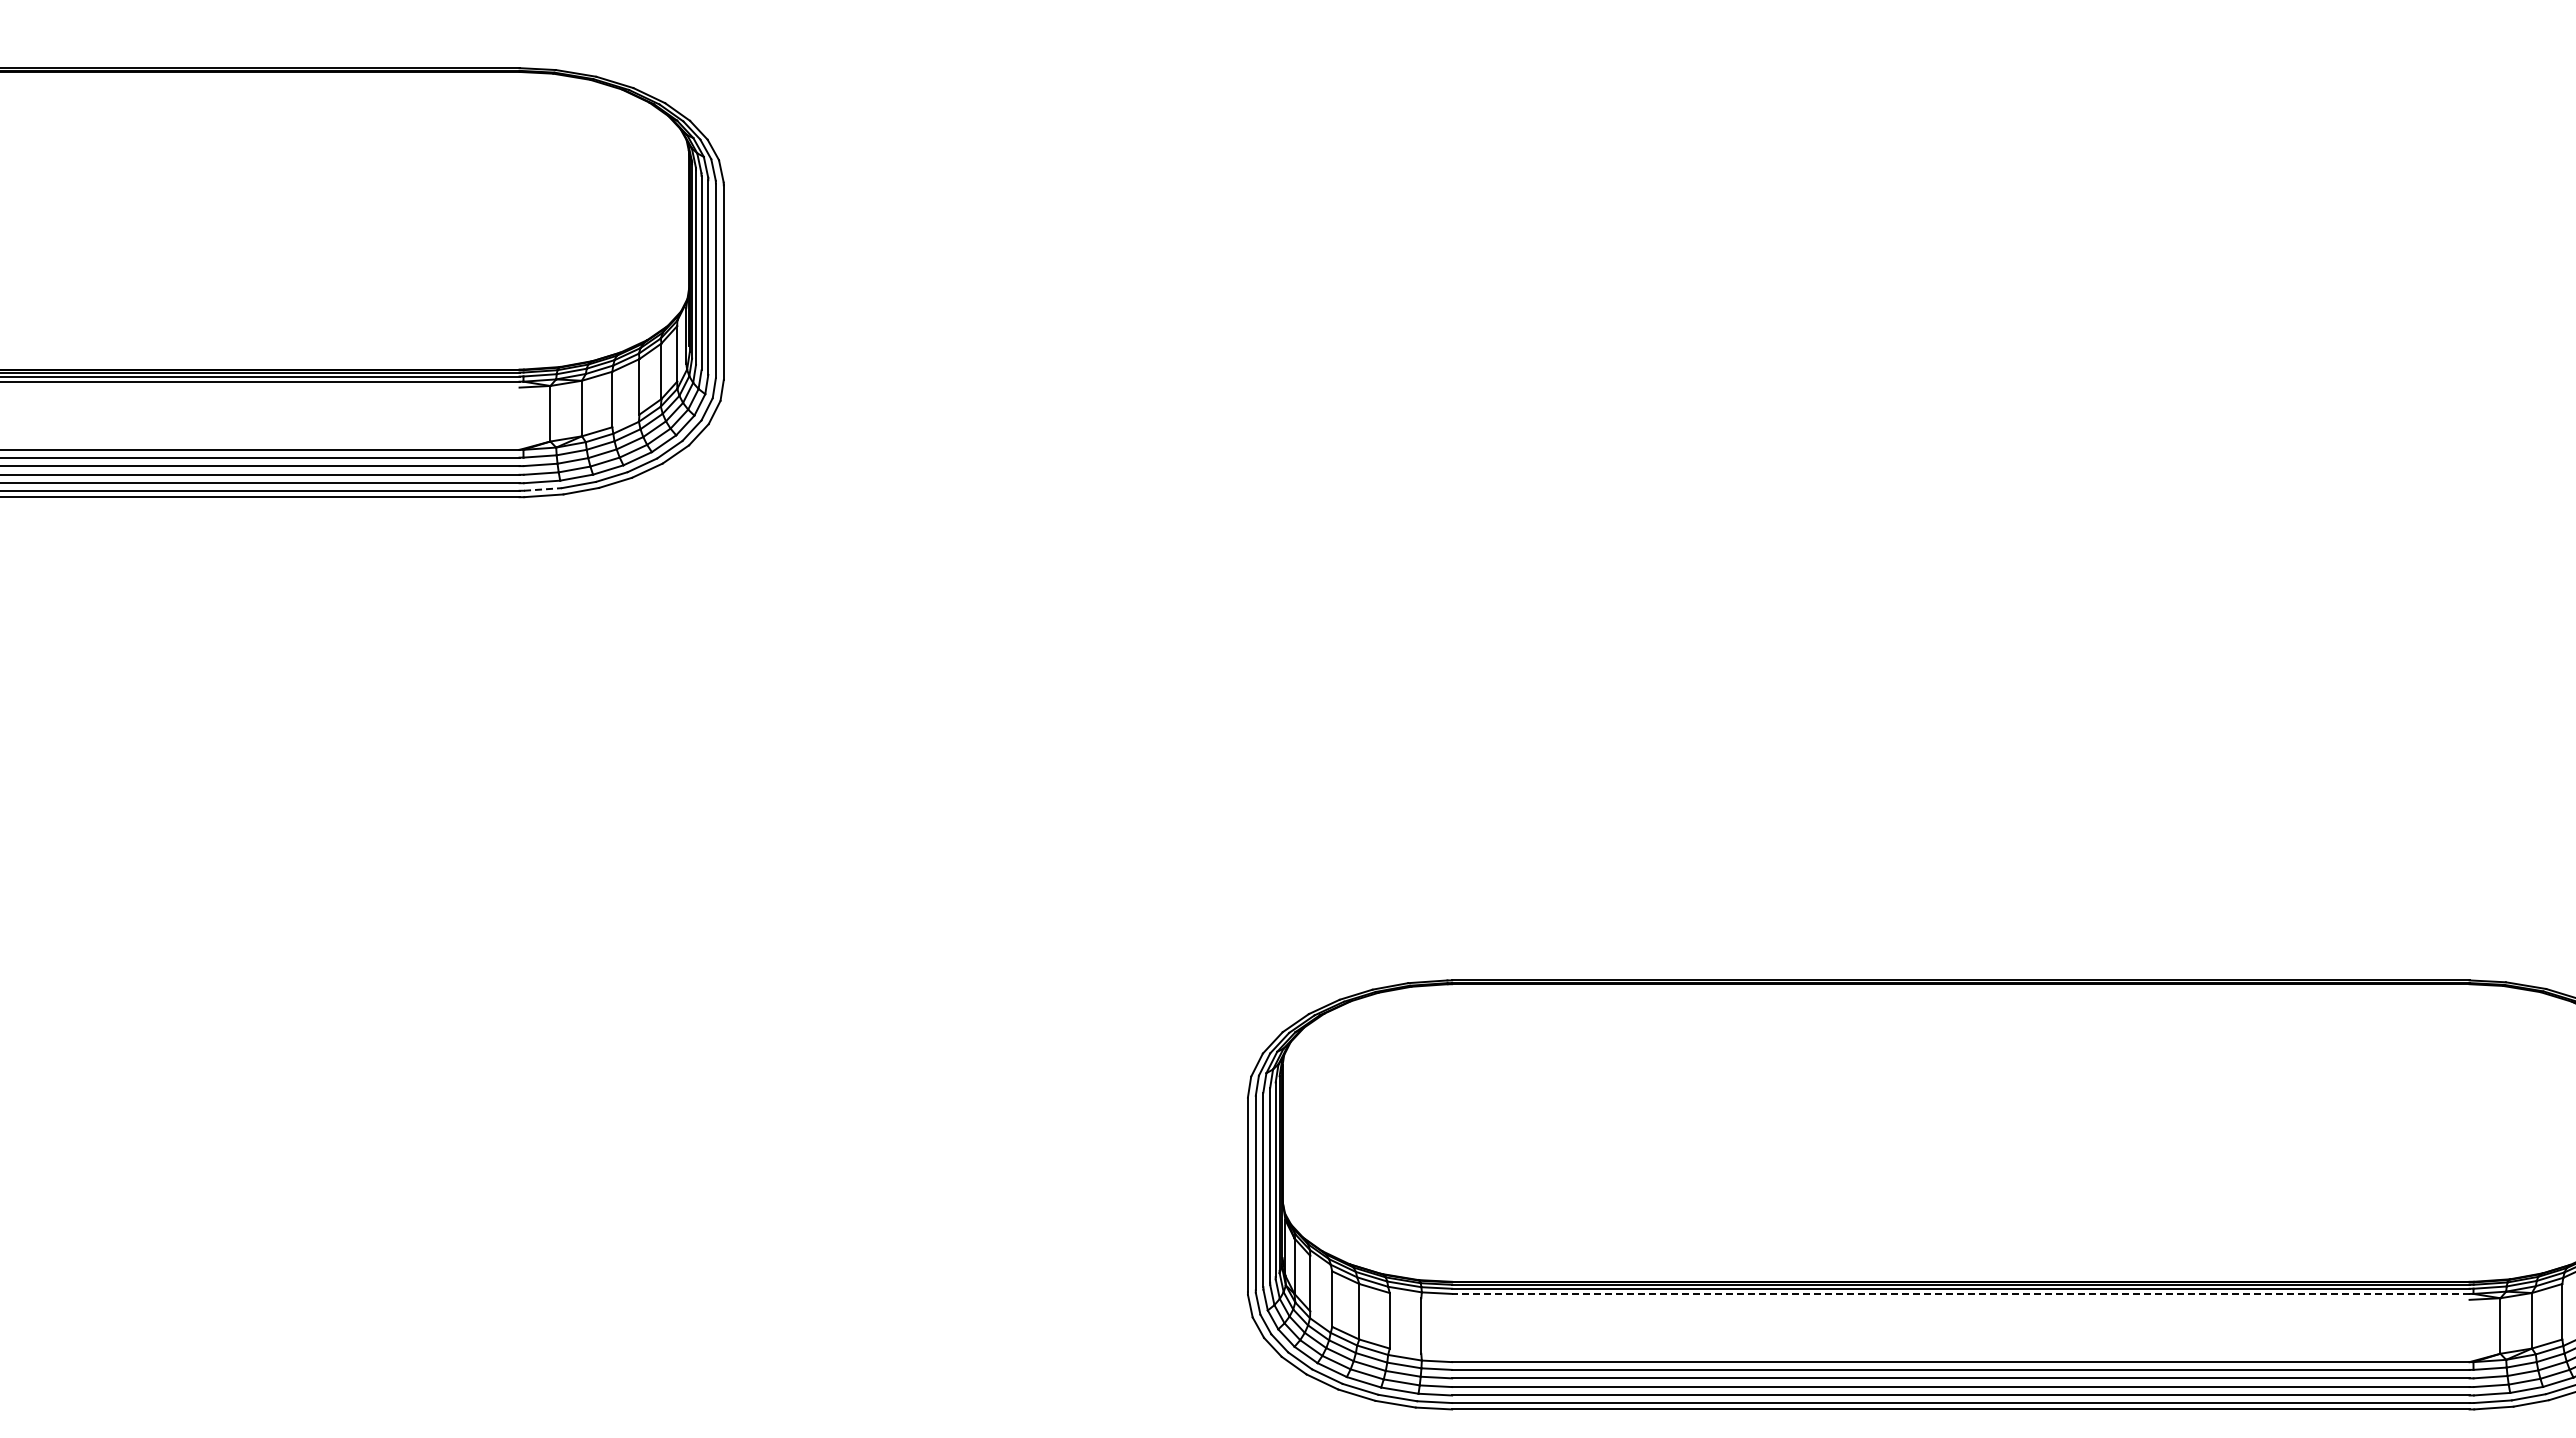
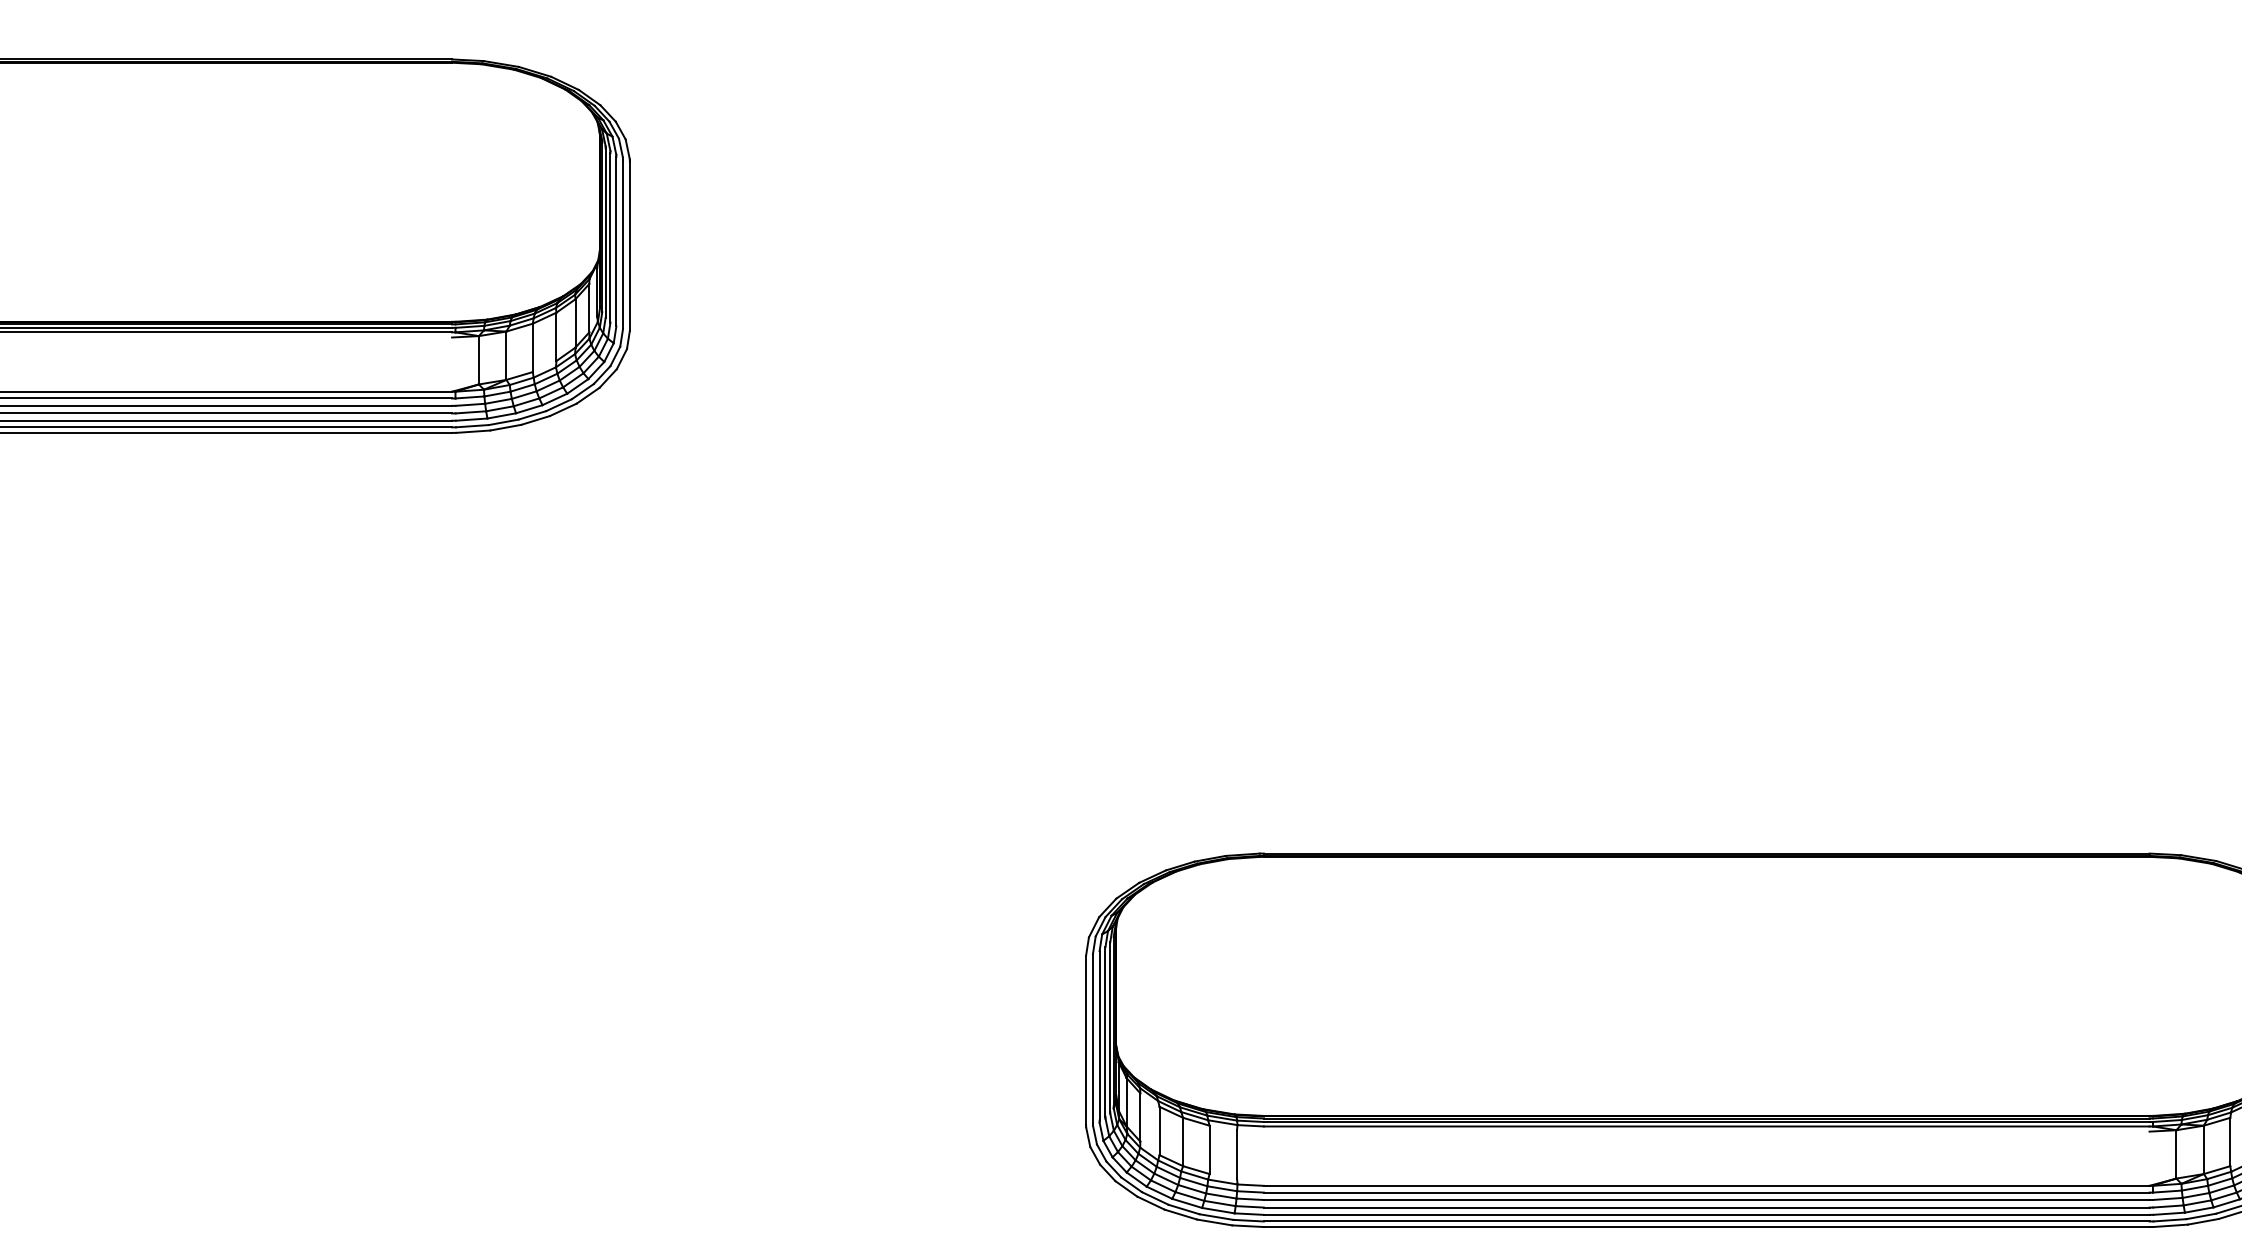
line: (542, 489) -> (472, 426), dashed -> solid
line: (1960, 1293) -> (1706, 1126), dashed -> solid

